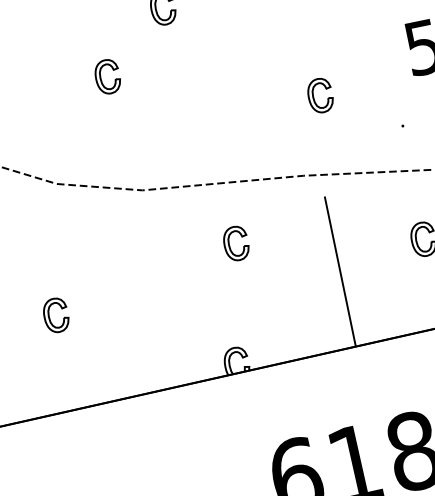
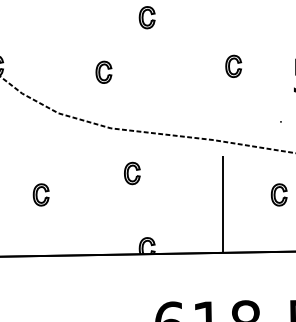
part: (106, 75) -> (103, 71), moved
part: (319, 94) -> (233, 65), moved
part: (236, 243) -> (132, 173), moved

